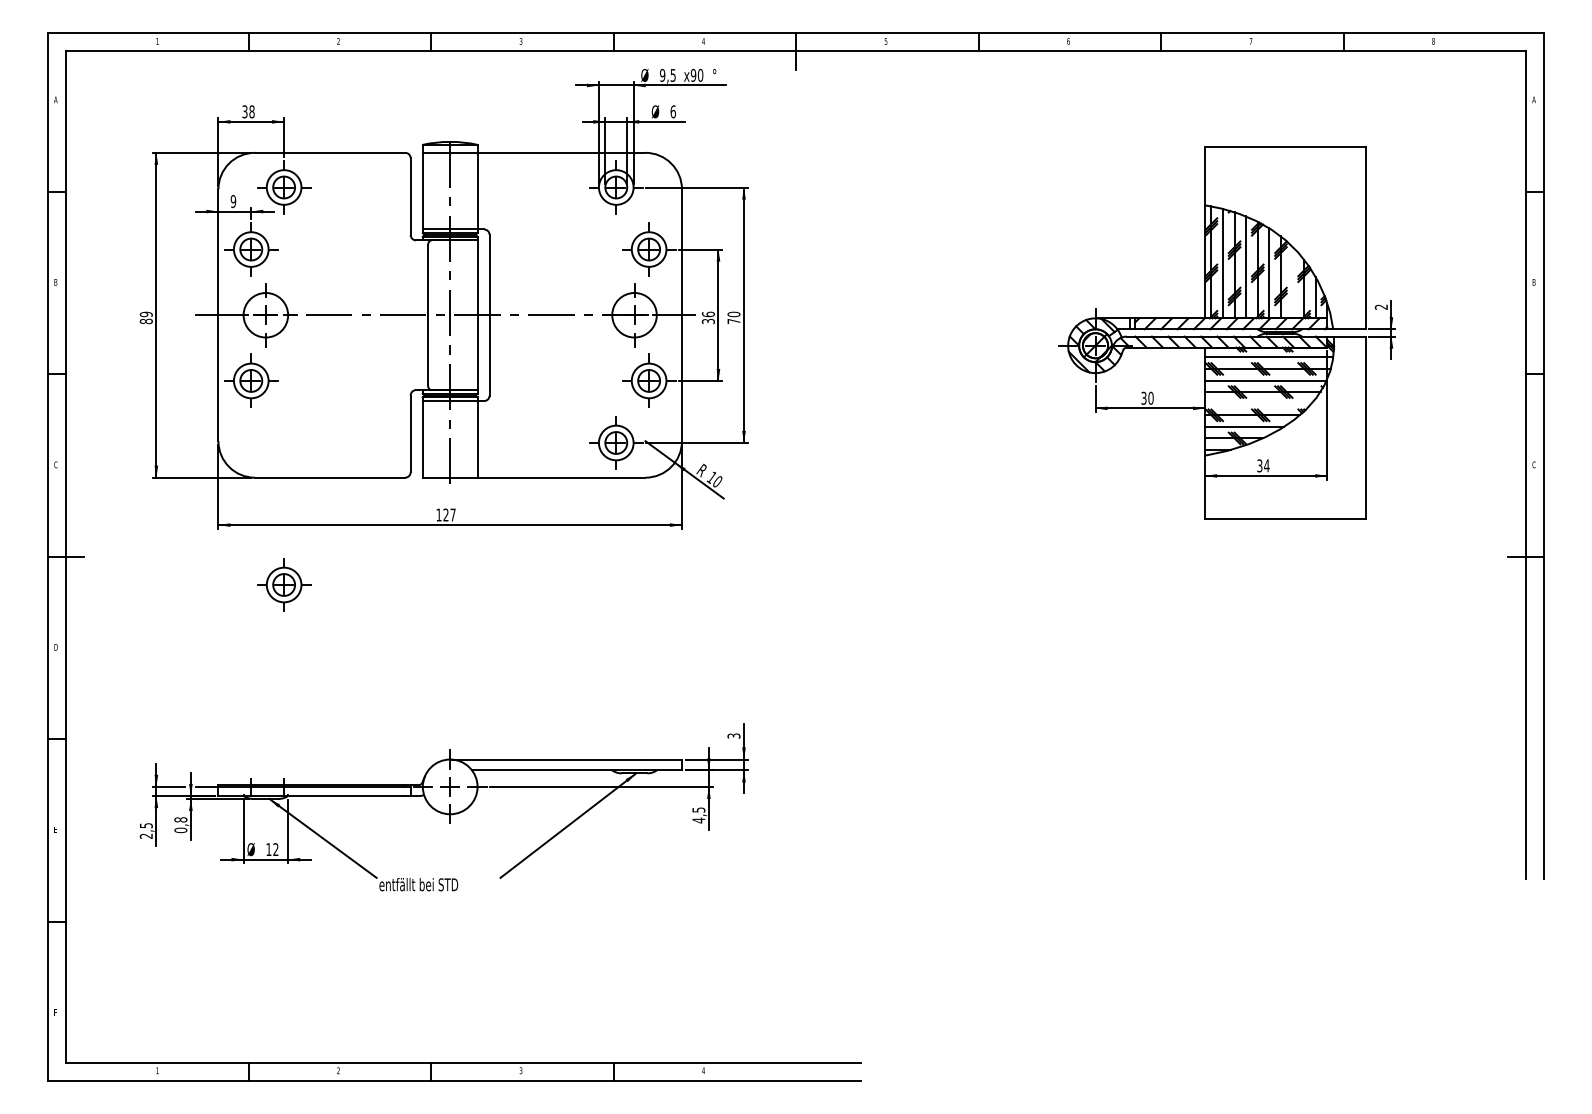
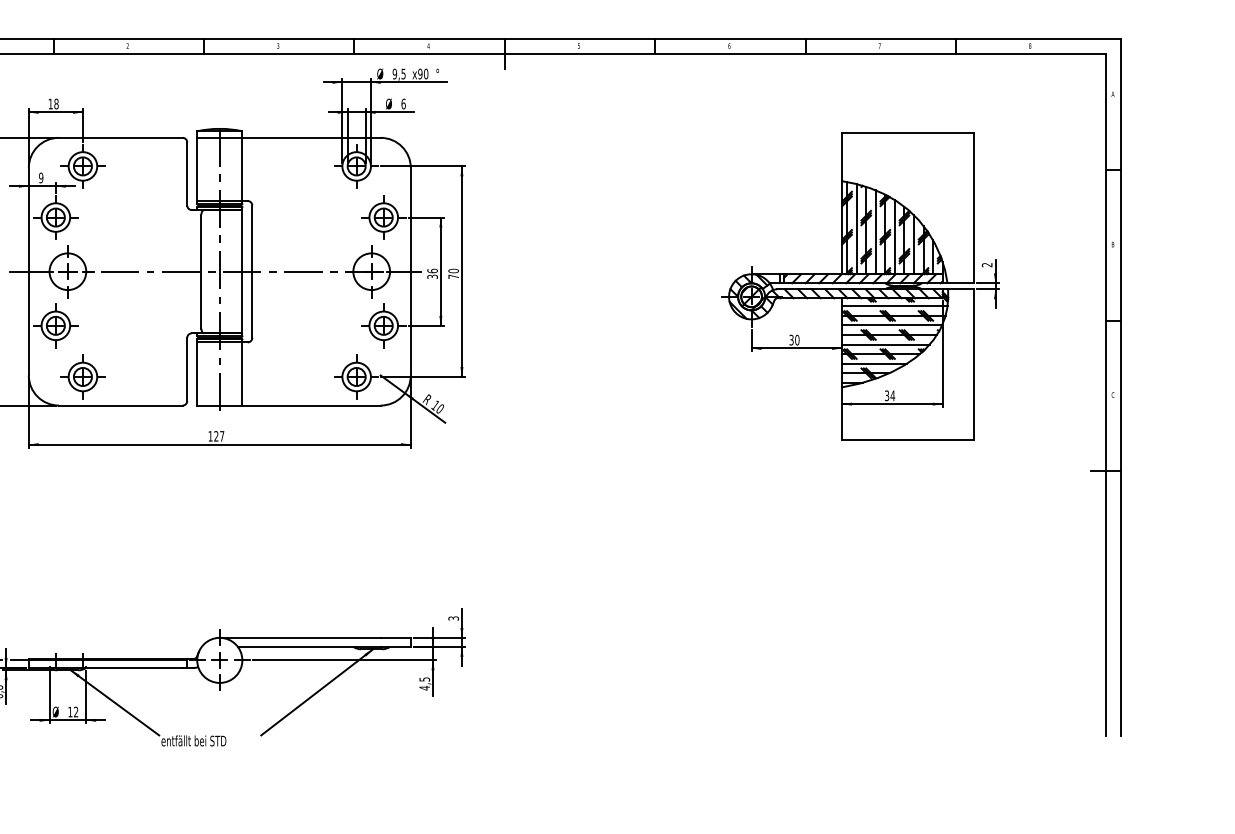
text: (244, 111) -> (50, 103), 38 -> 18
line: (1292, 282) -> (913, 244), added
line: (1258, 403) -> (885, 344), added
part: (284, 584) -> (83, 376), moved

